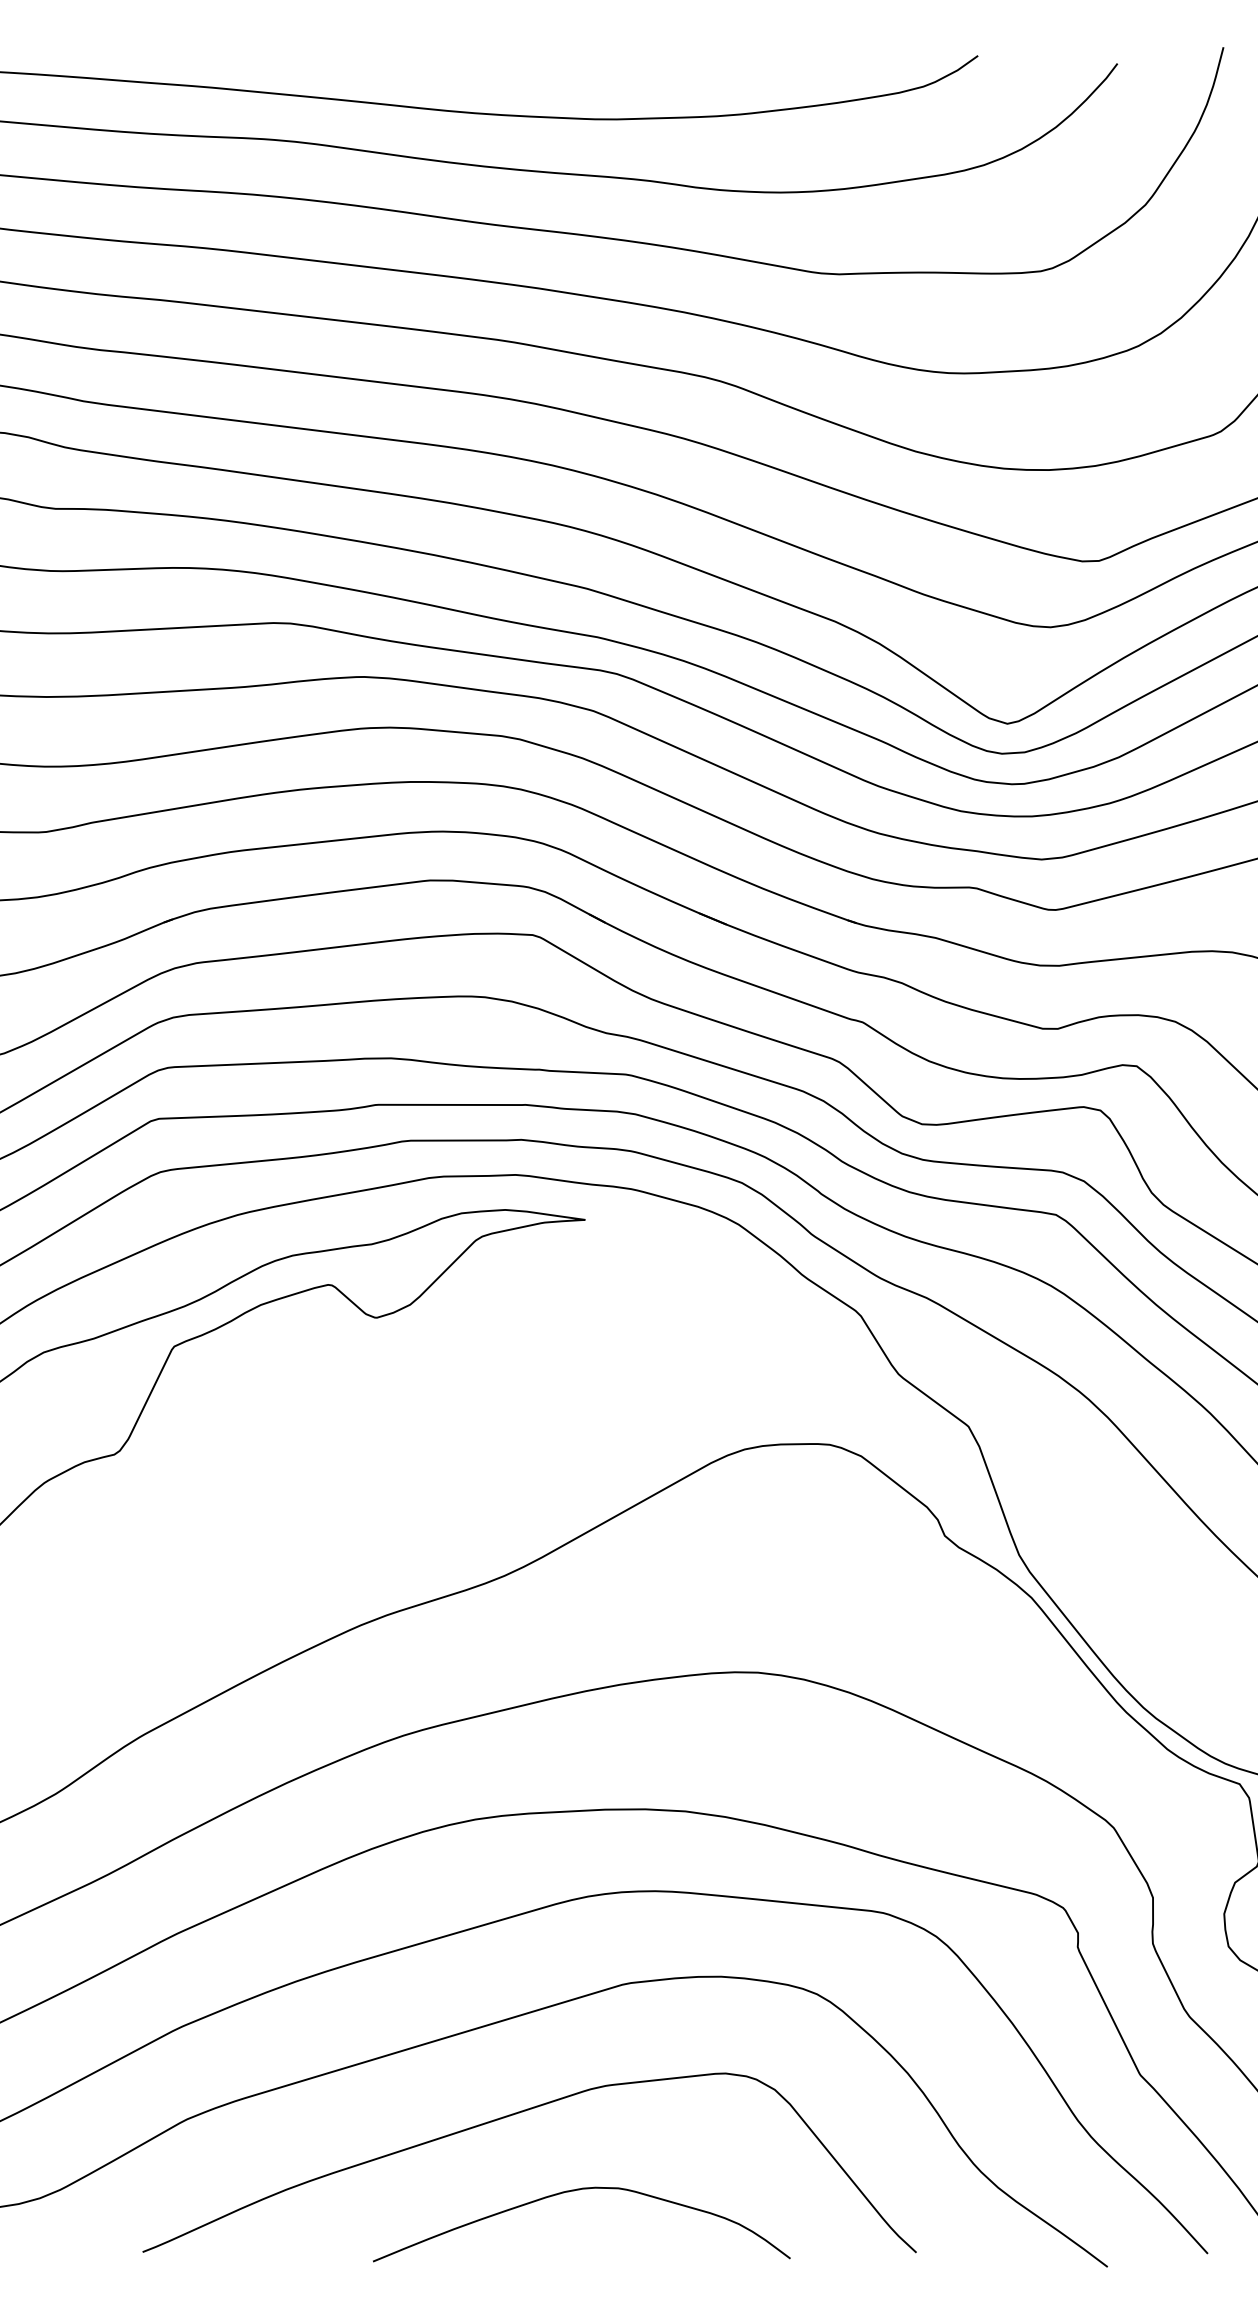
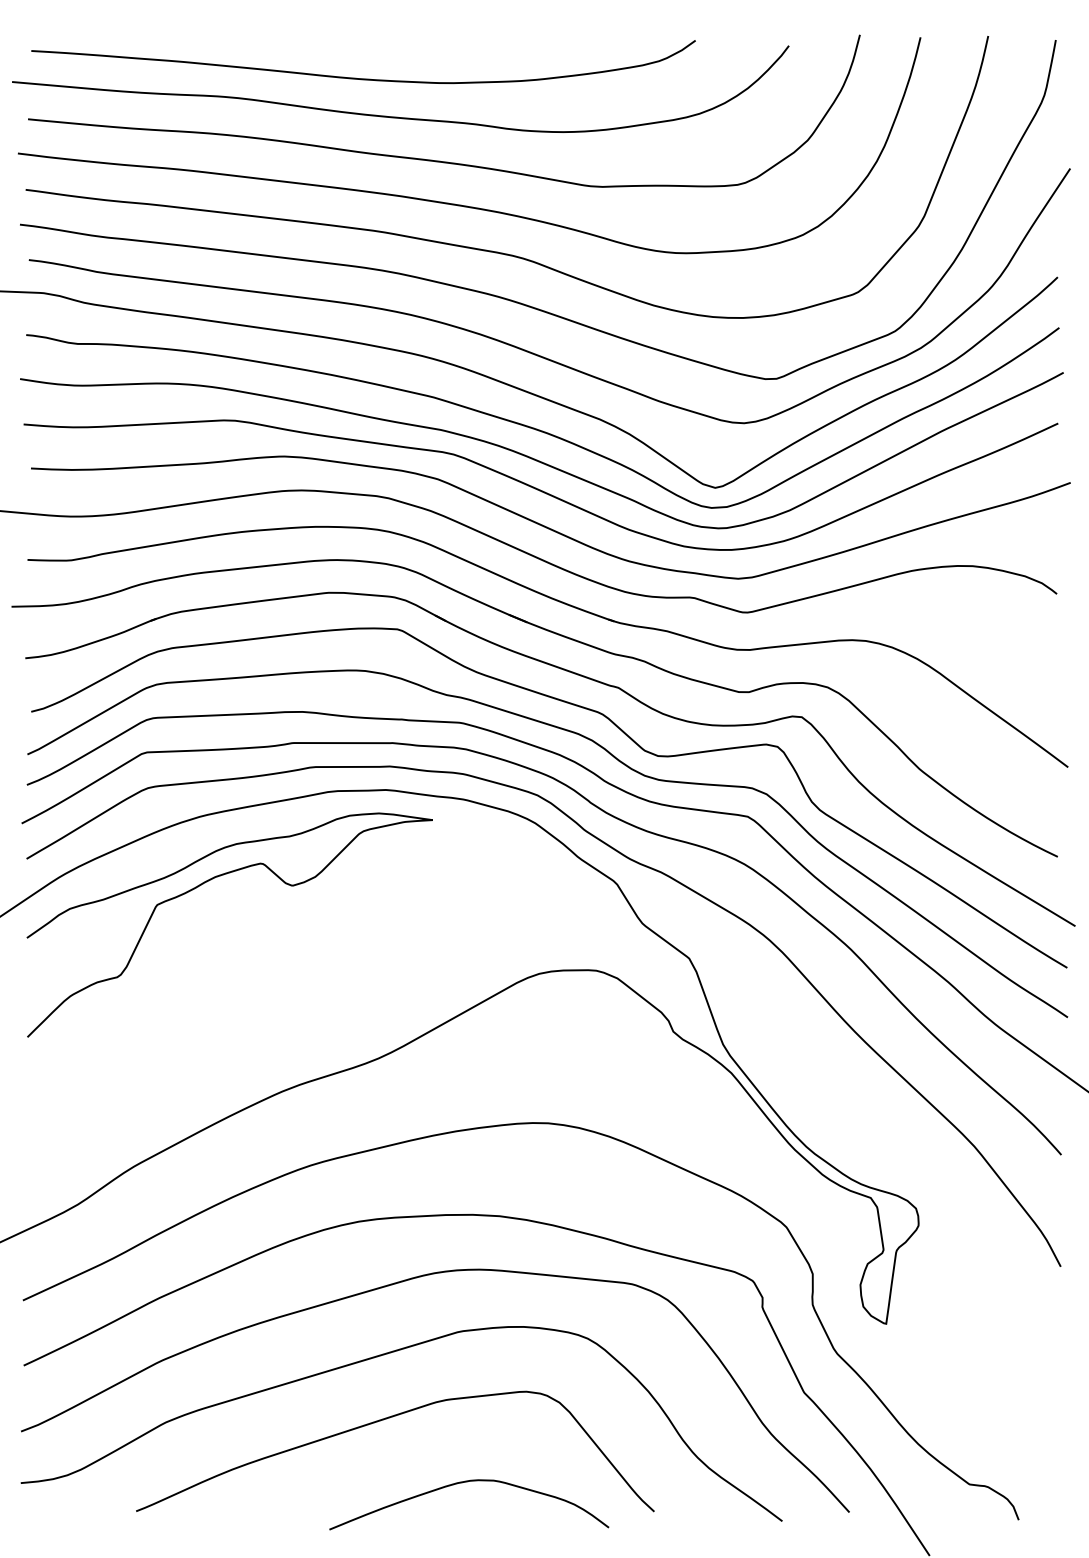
curve: (579, 2191) -> (467, 1482), moved

